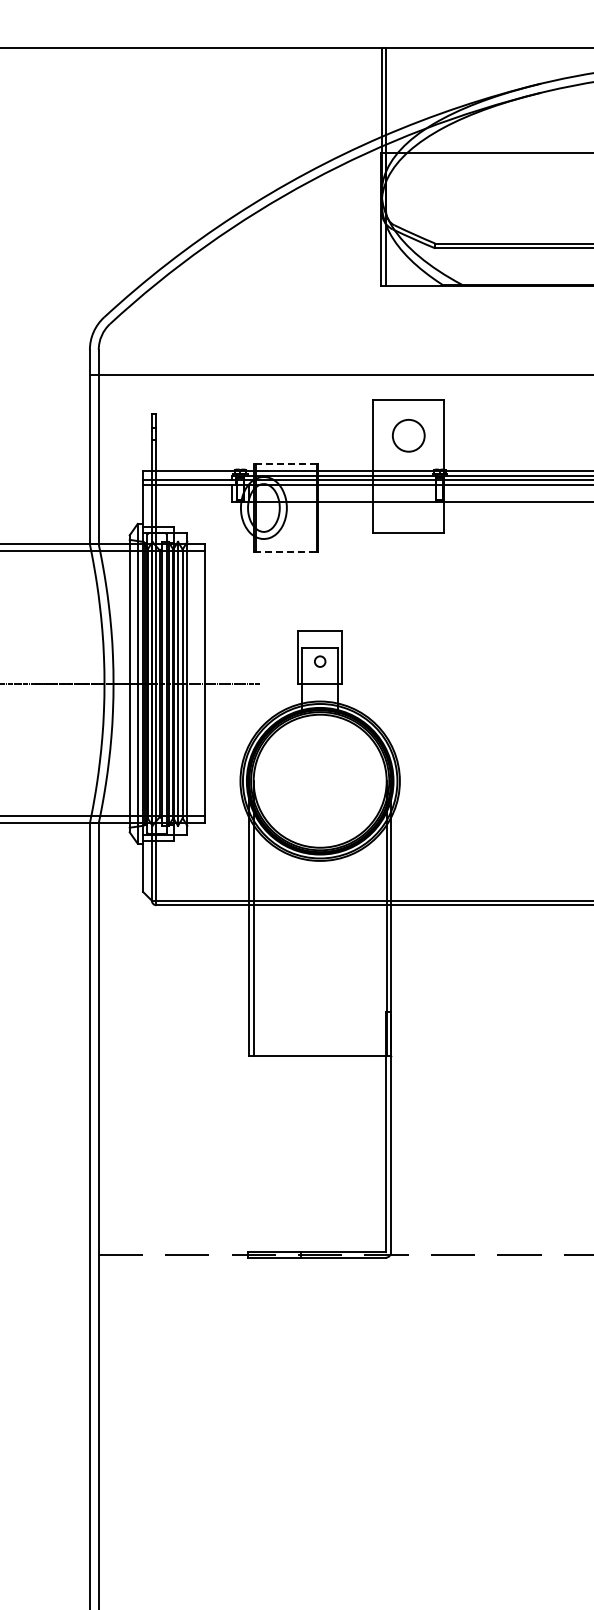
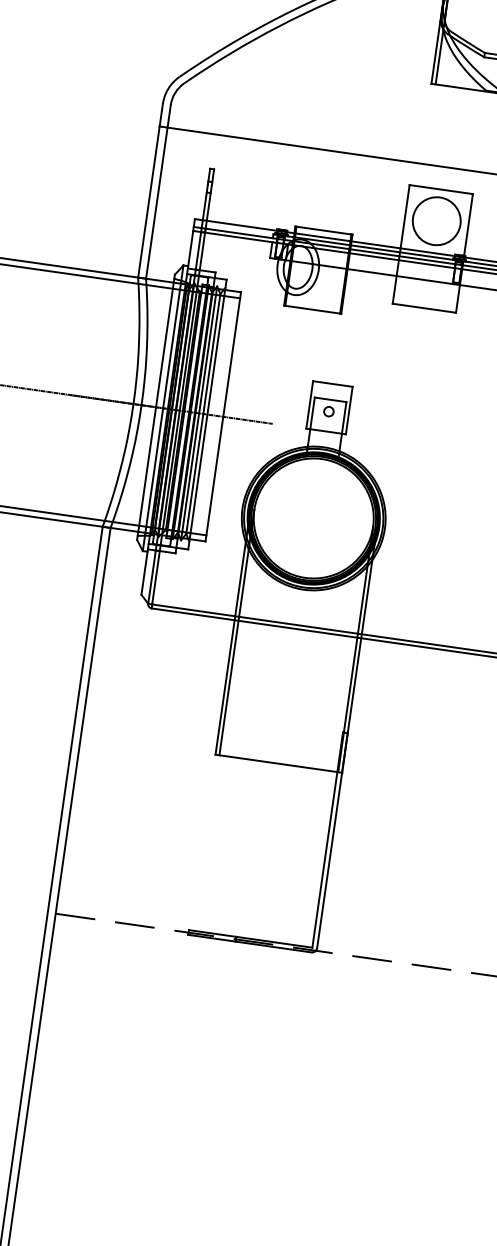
circle: (408, 435) -> (436, 220), size x1.67
line: (285, 463) -> (323, 230), dashed -> solid
line: (286, 552) -> (312, 309), dashed -> solid

